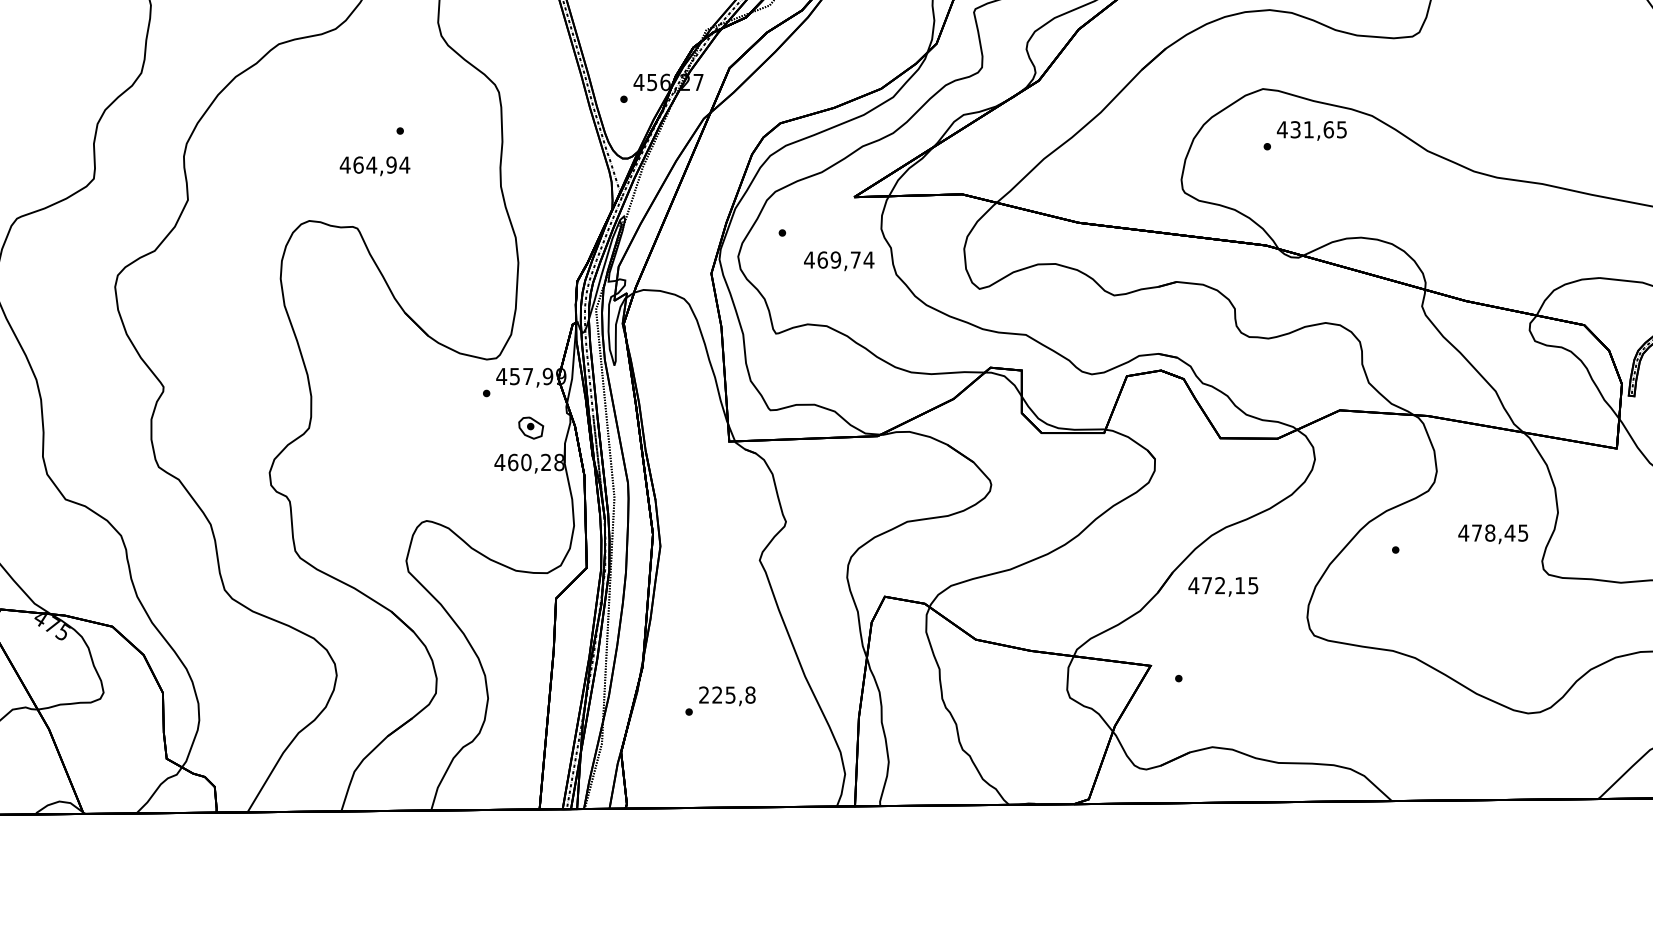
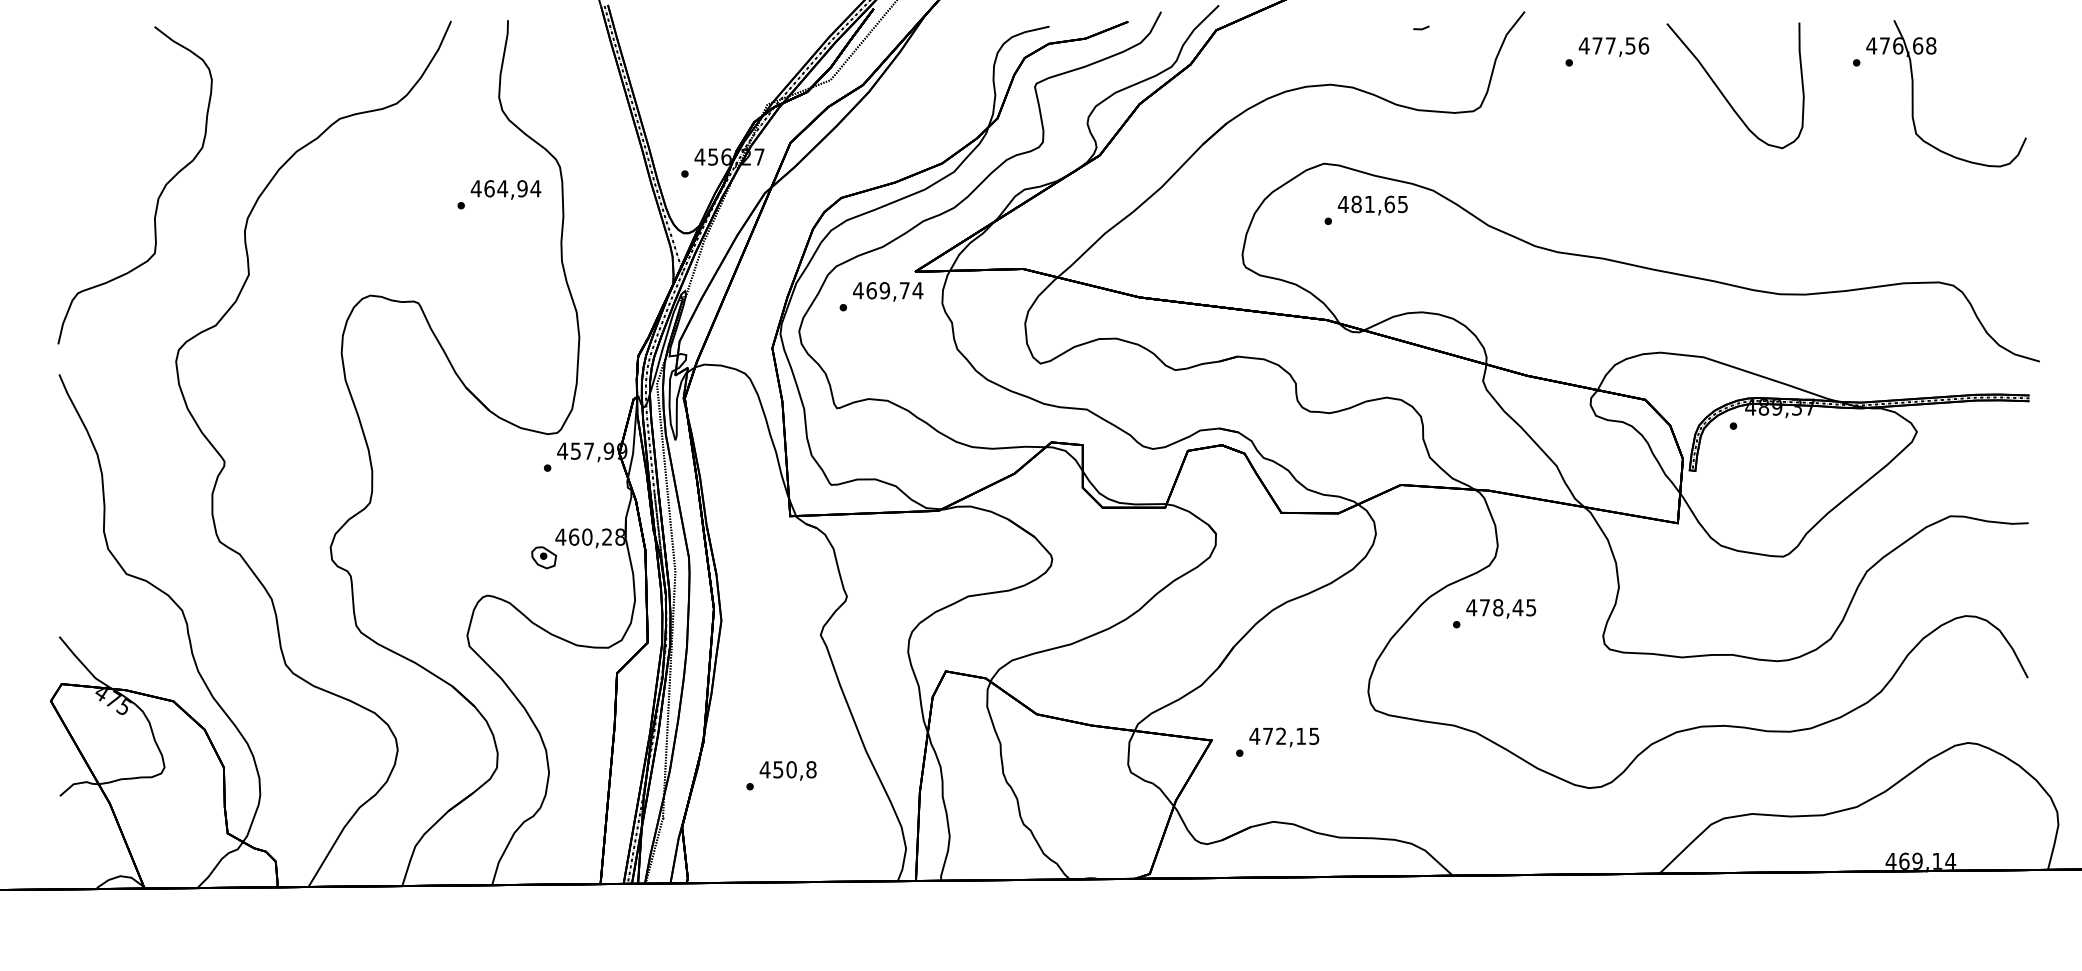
text: (1295, 129) -> (1356, 204), 431,65 -> 481,65
text: (374, 165) -> (505, 189), moved
text: (839, 260) -> (888, 291), moved
part: (531, 427) -> (544, 557), moved
text: (1493, 533) -> (1501, 608), moved
text: (1223, 586) -> (1284, 737), moved
text: (716, 694) -> (777, 769), 225,8 -> 450,8

